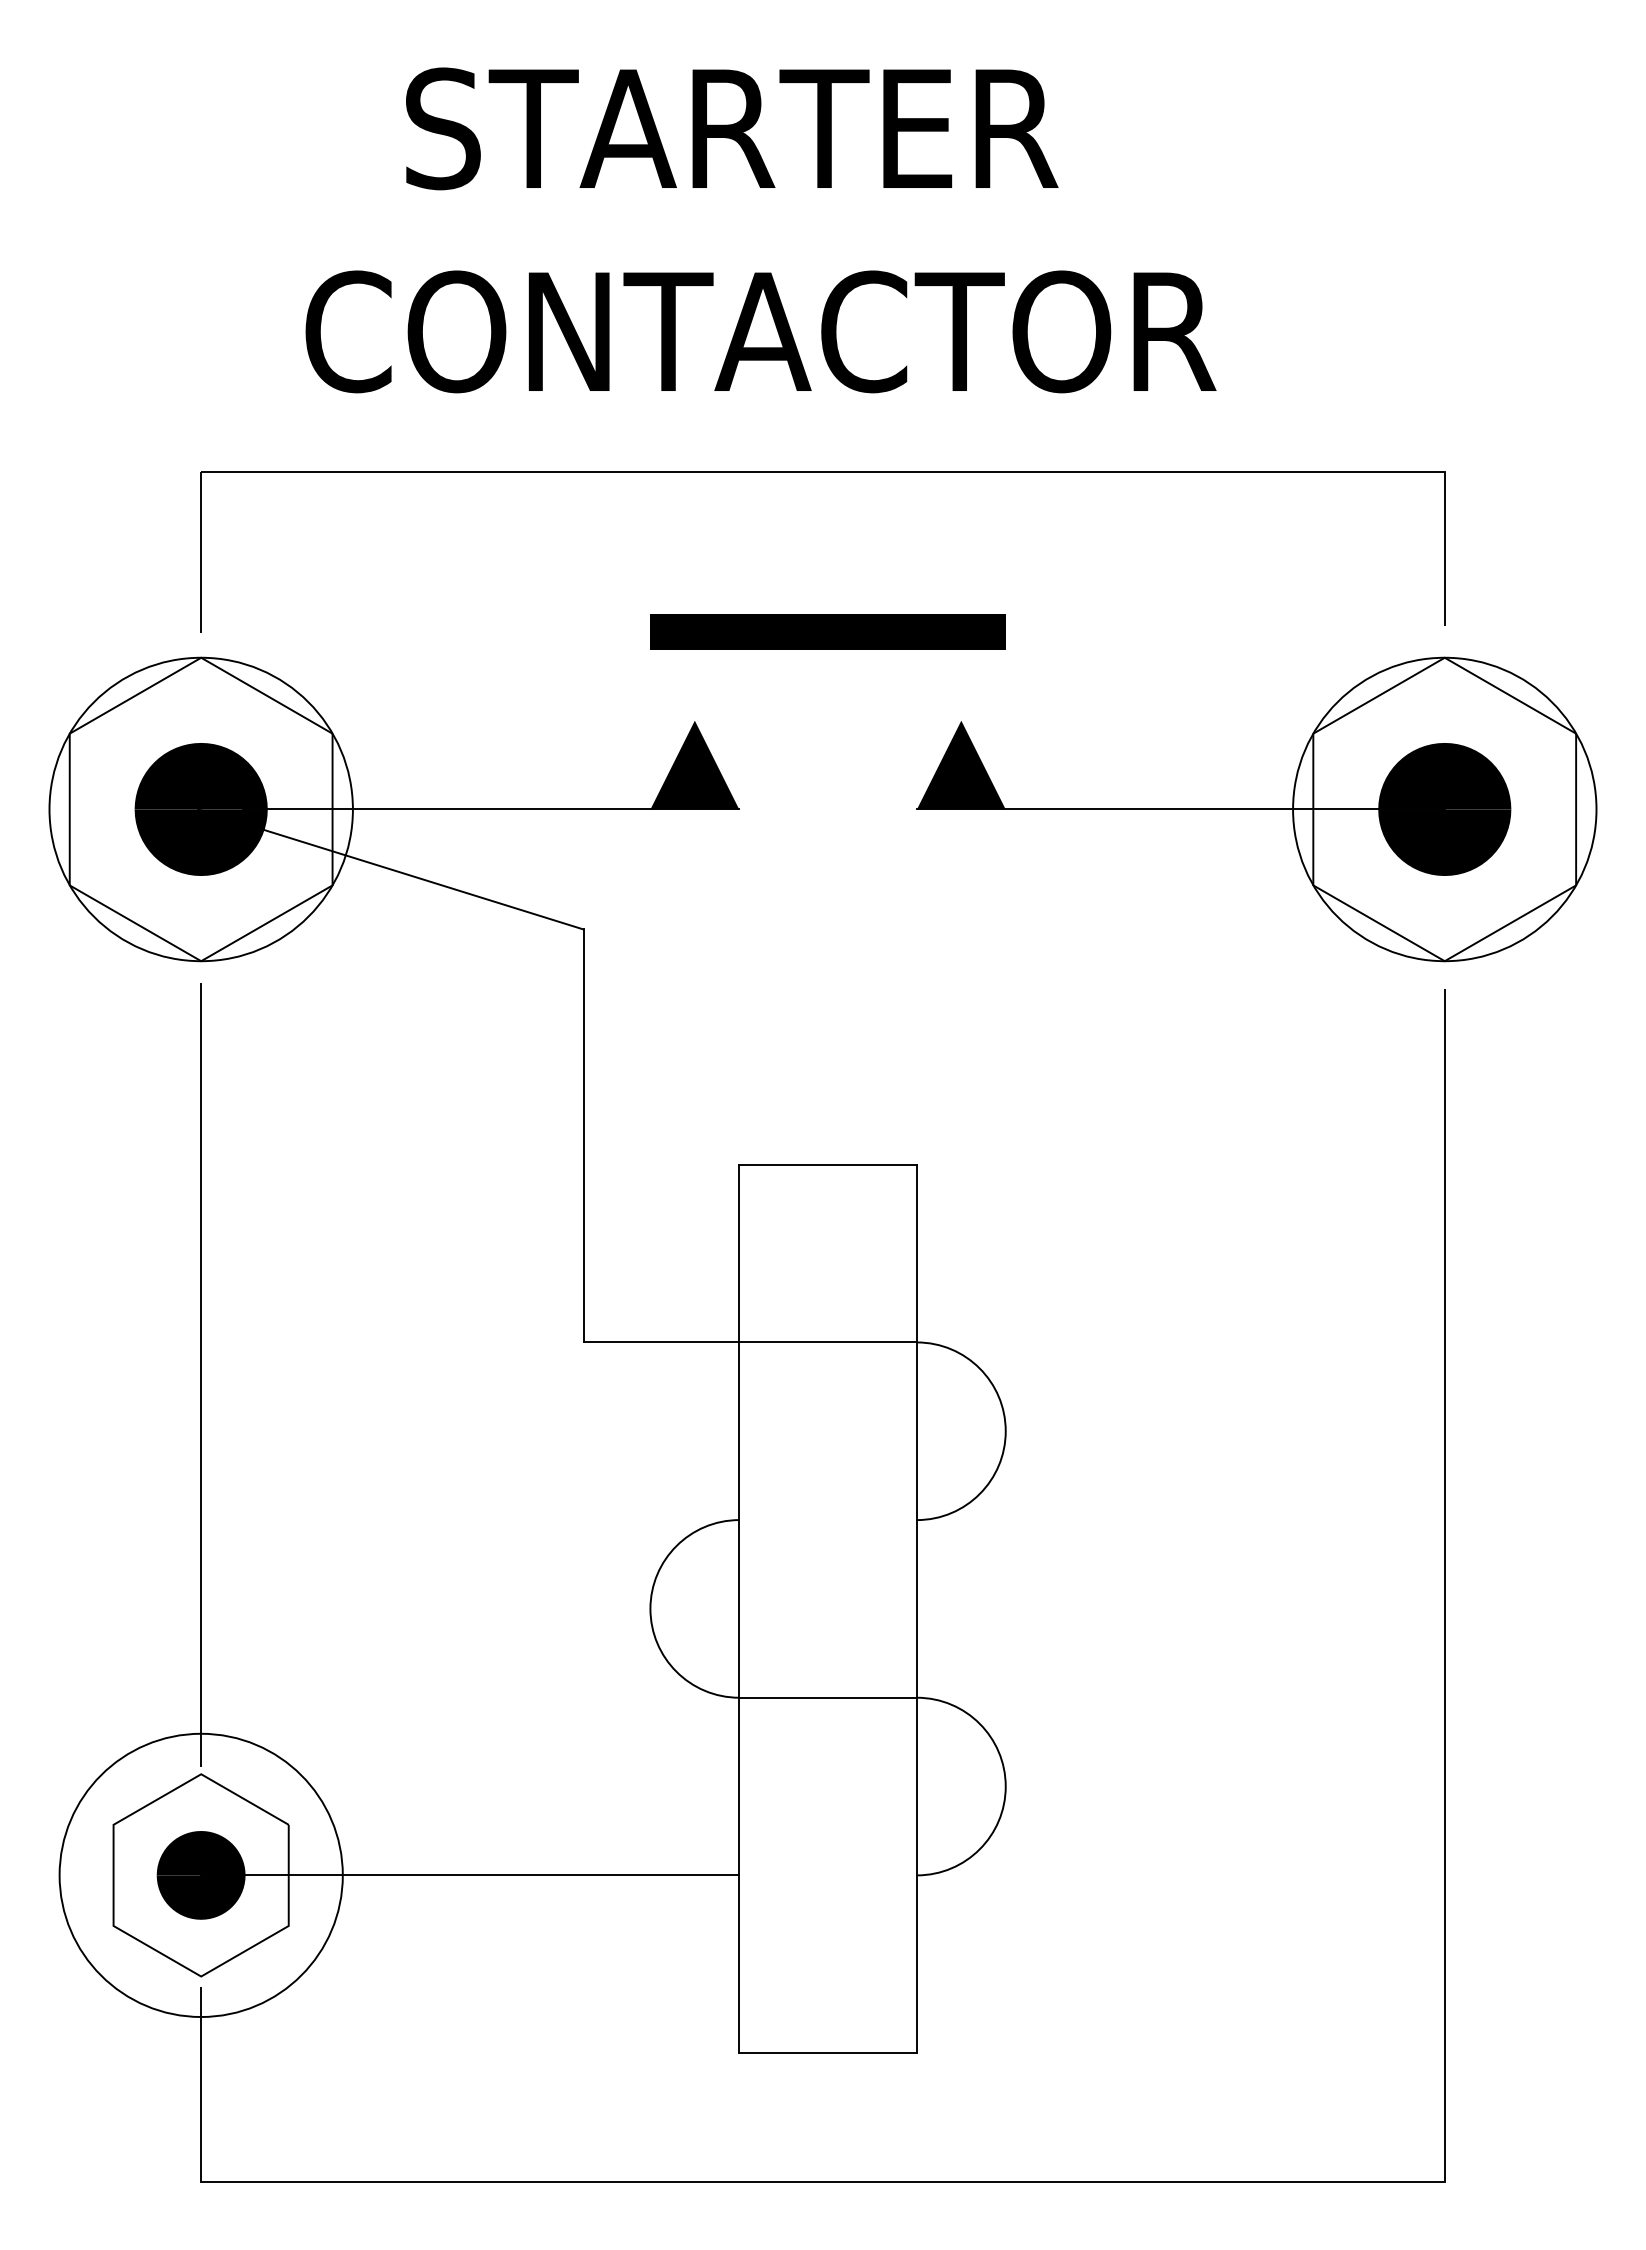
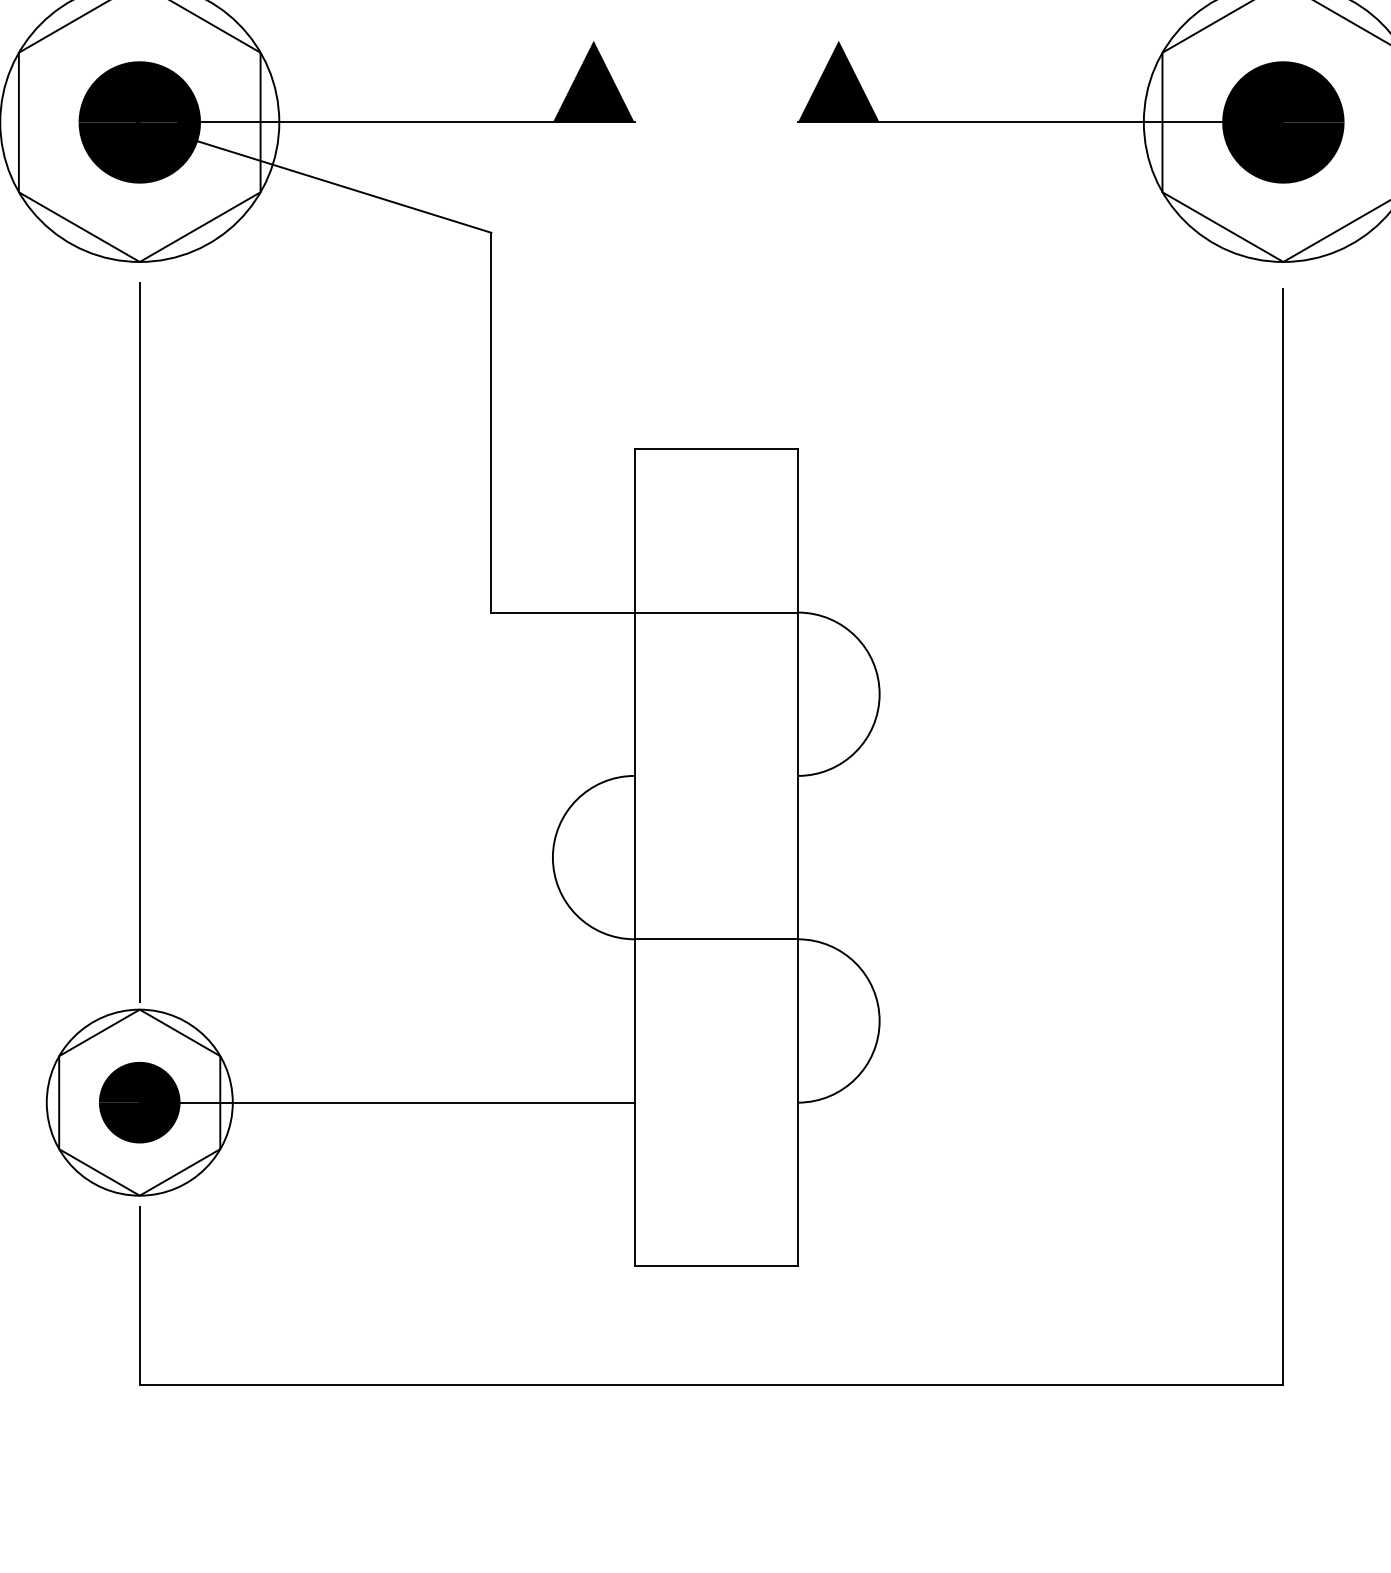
circle: (201, 1875) -> (140, 1102), size x0.71

